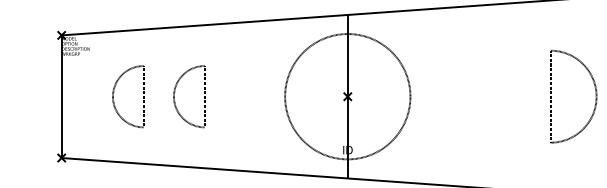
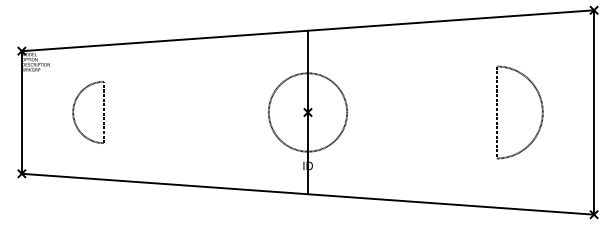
part: (175, 94) -> (135, 110), removed
part: (595, 95) -> (541, 111), moved
circle: (347, 96) -> (307, 112), size x0.62

